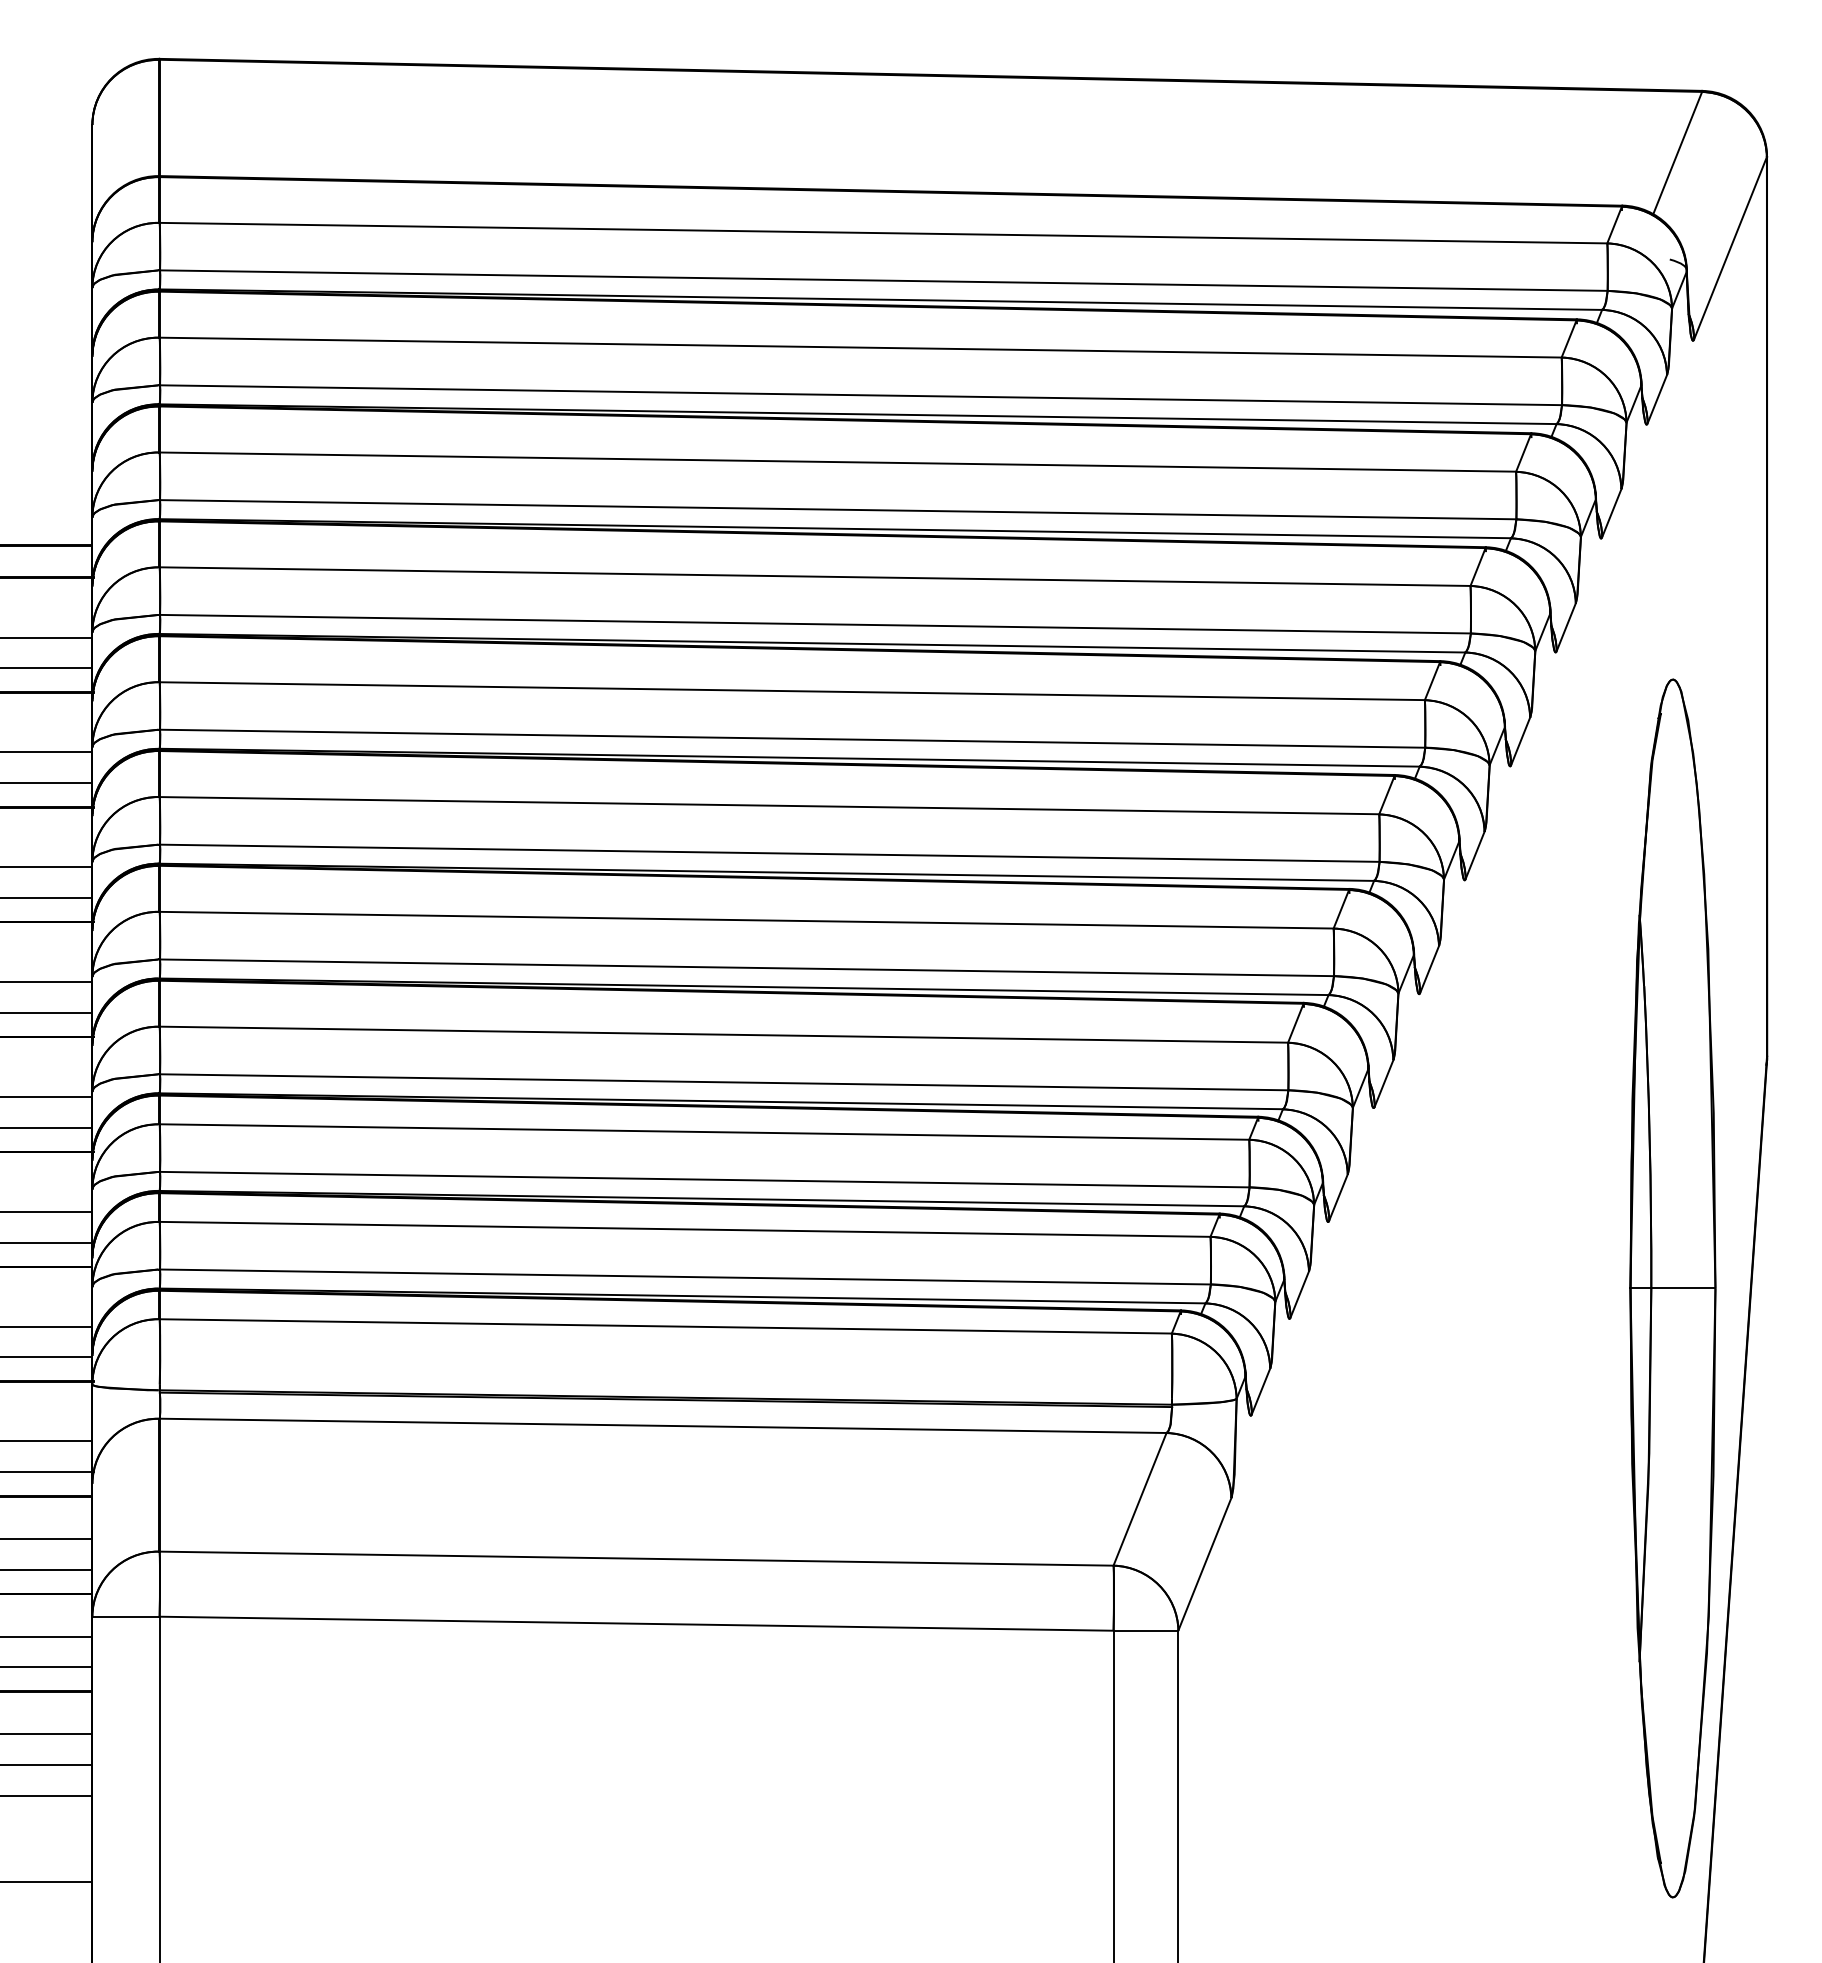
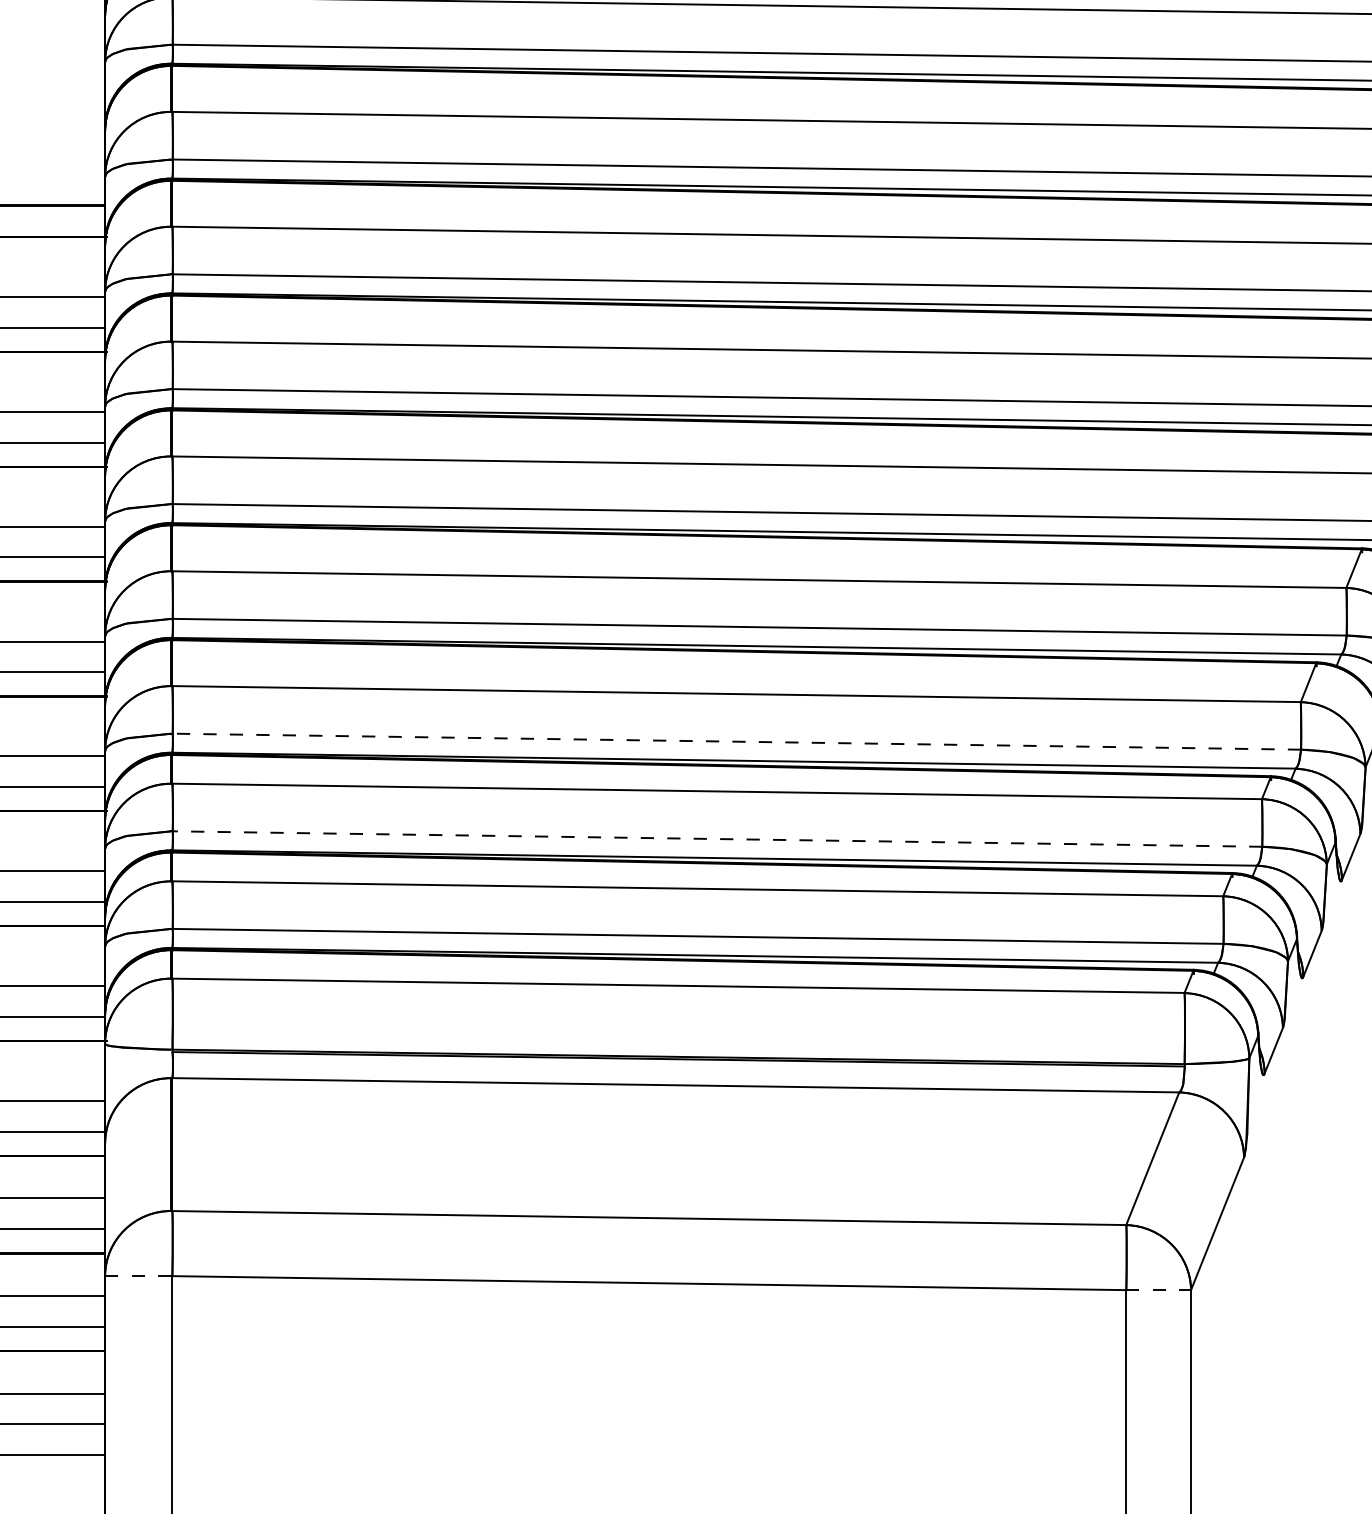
line: (723, 1082) -> (736, 741), solid -> dashed
line: (704, 1179) -> (717, 838), solid -> dashed
line: (126, 1616) -> (139, 1275), solid -> dashed
line: (1146, 1630) -> (1159, 1289), solid -> dashed

